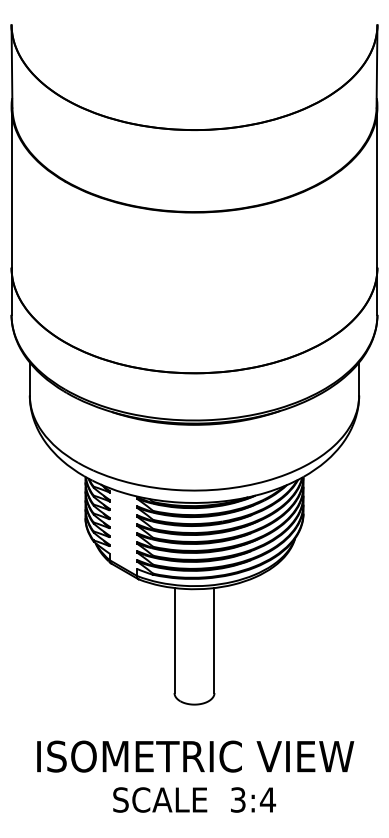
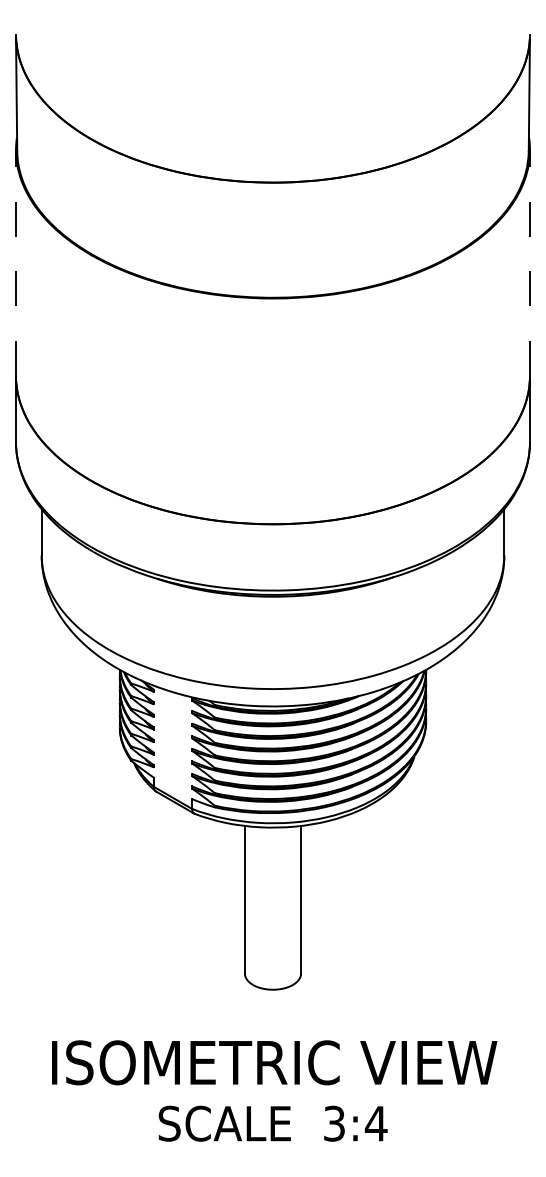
line: (11, 186) -> (15, 261), solid -> dashed
line: (377, 186) -> (530, 261), solid -> dashed

